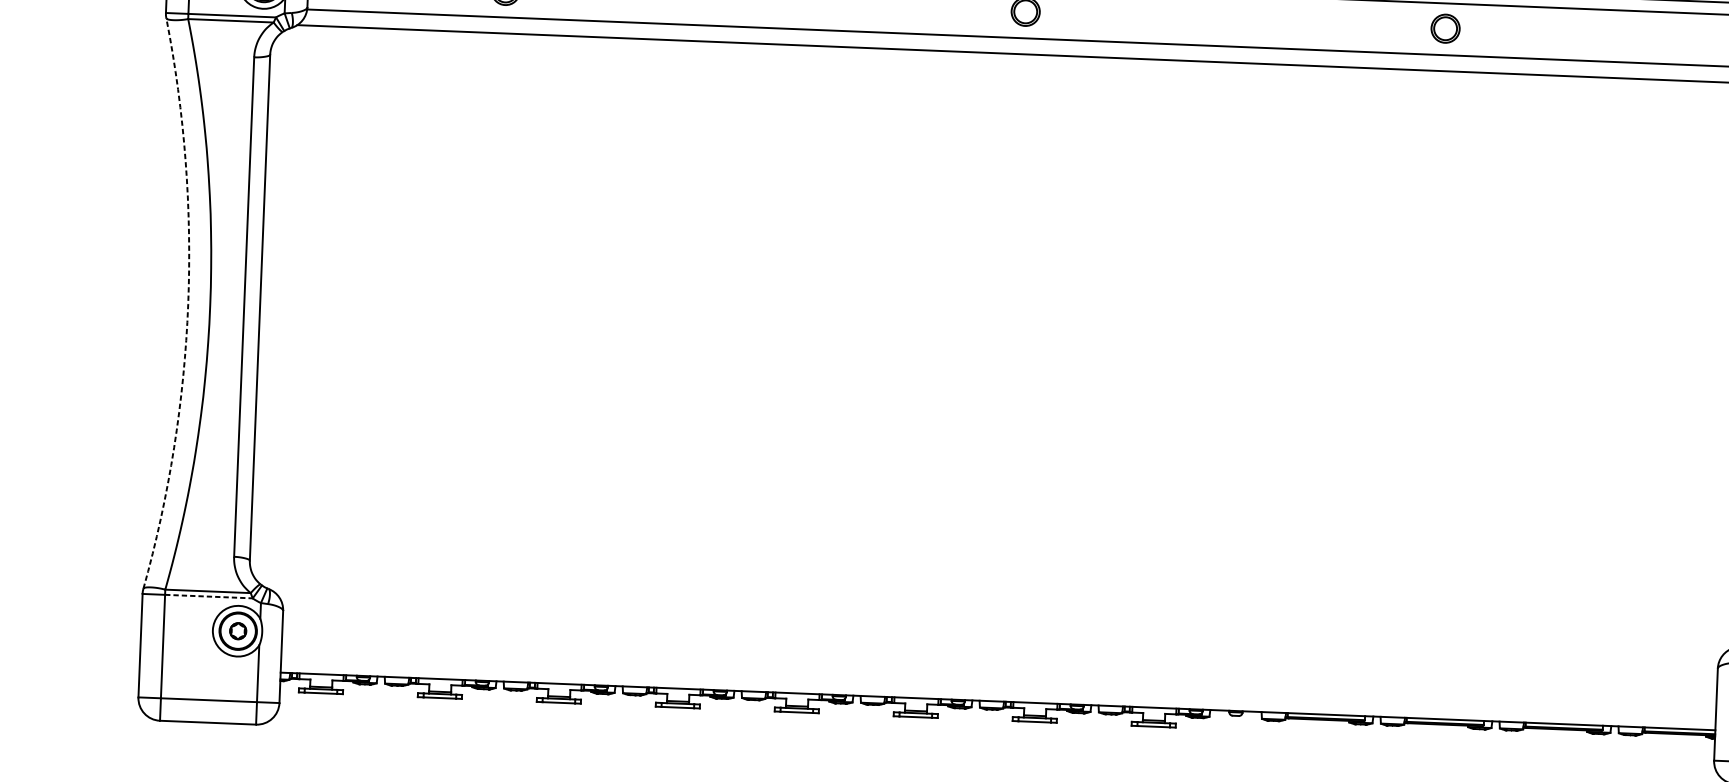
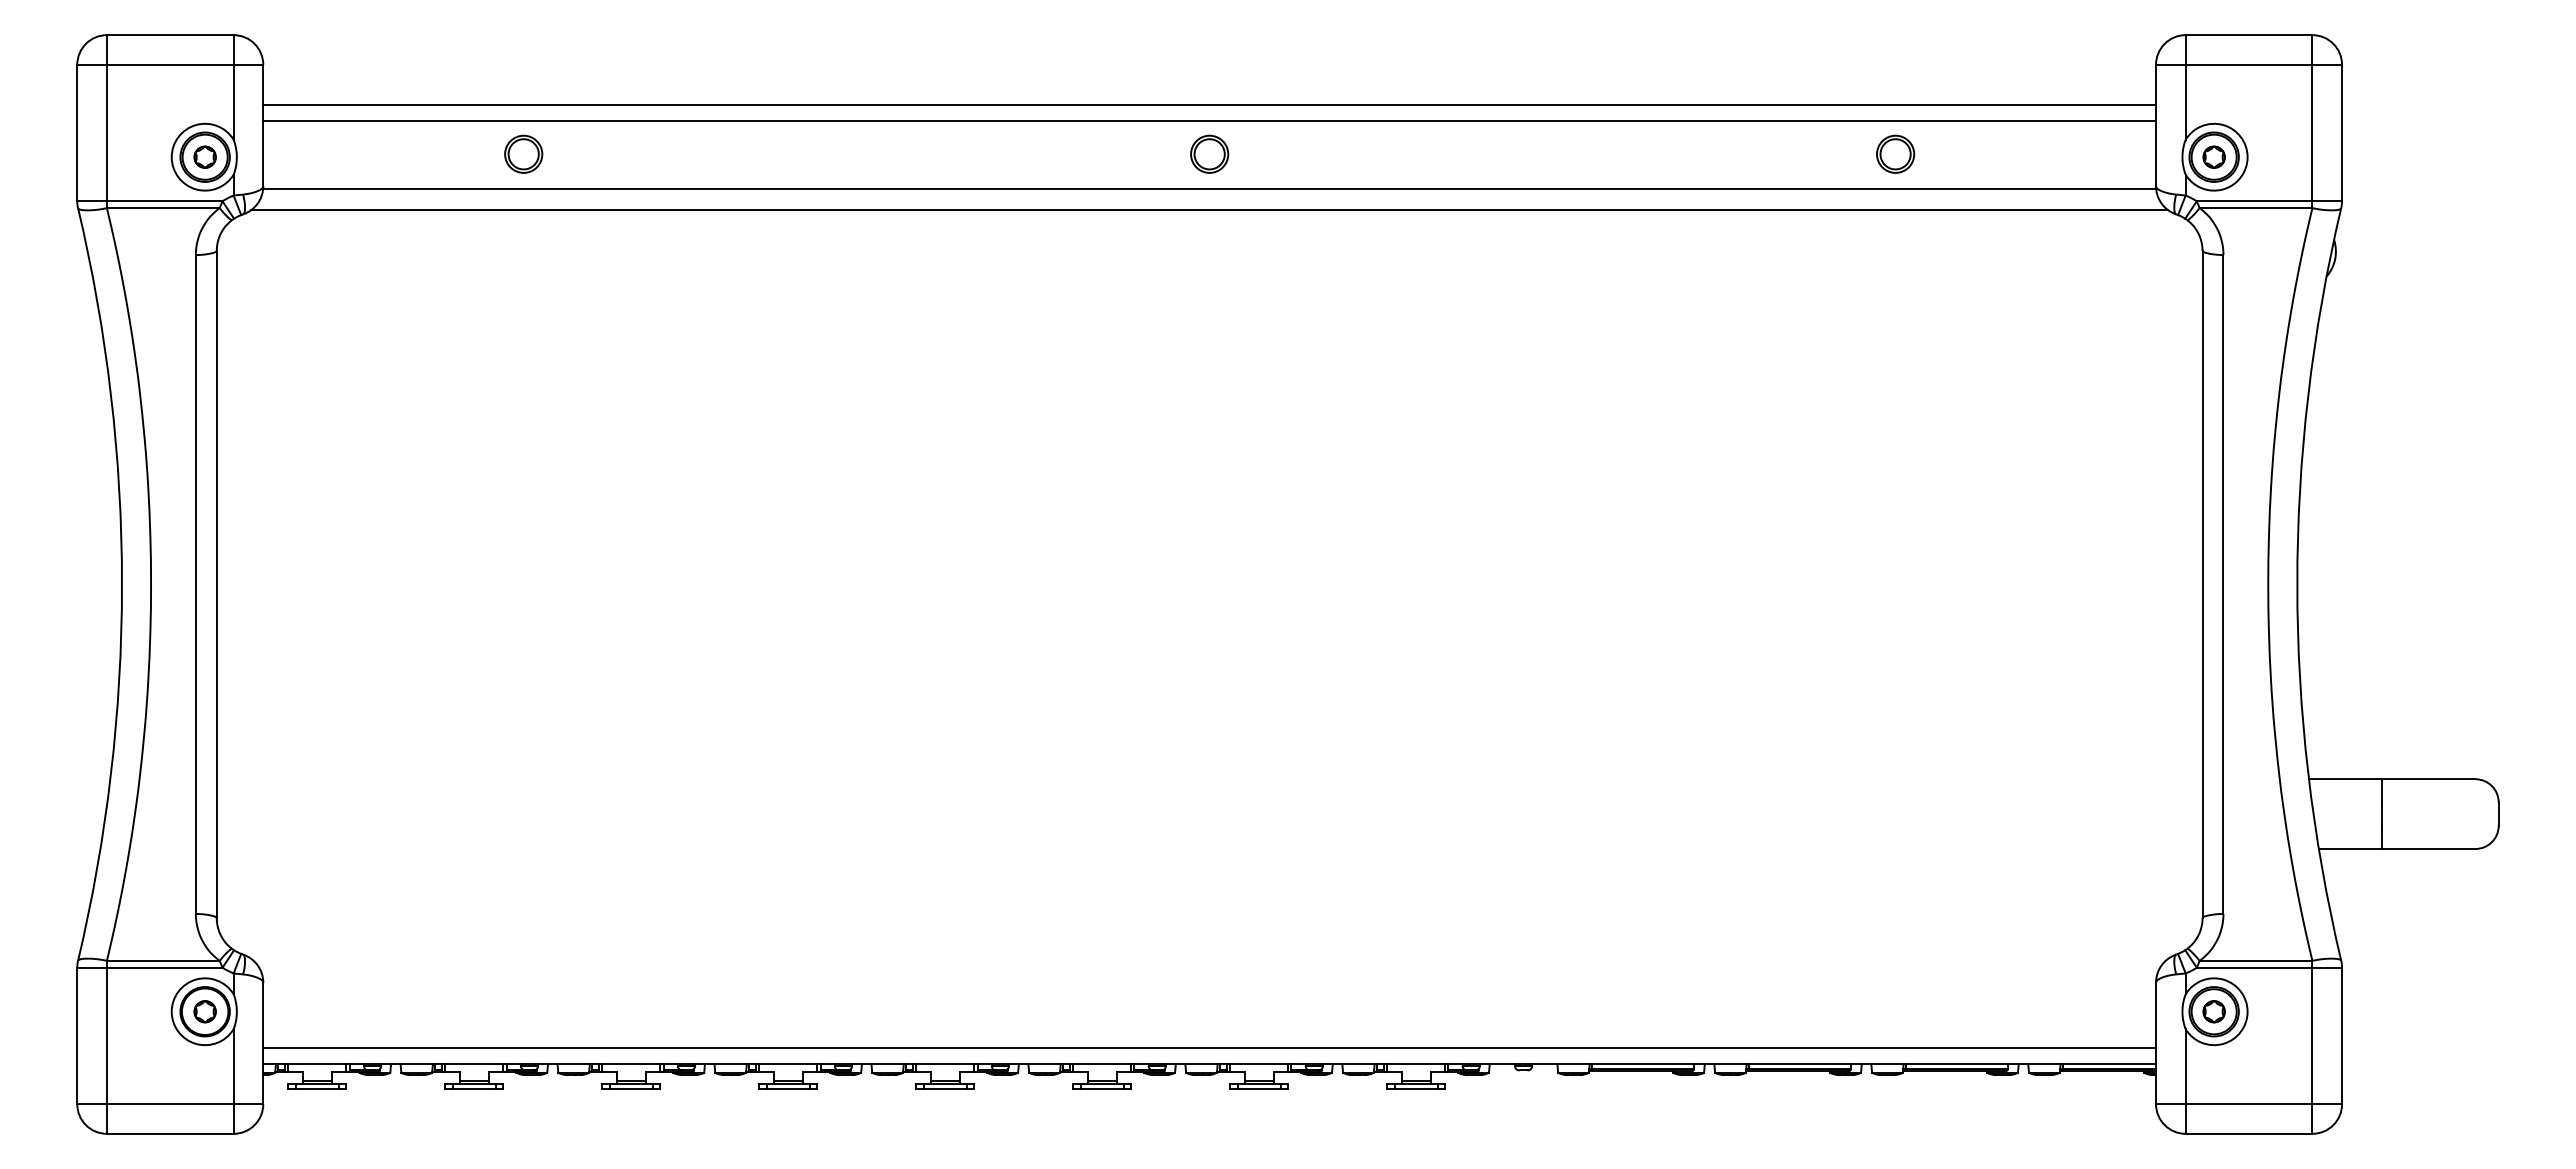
part: (1445, 28) -> (1895, 153), moved
arc: (188, 304) -> (122, 584), dashed -> solid
line: (208, 596) -> (164, 967), dashed -> solid
line: (998, 689) -> (1209, 1048), added

